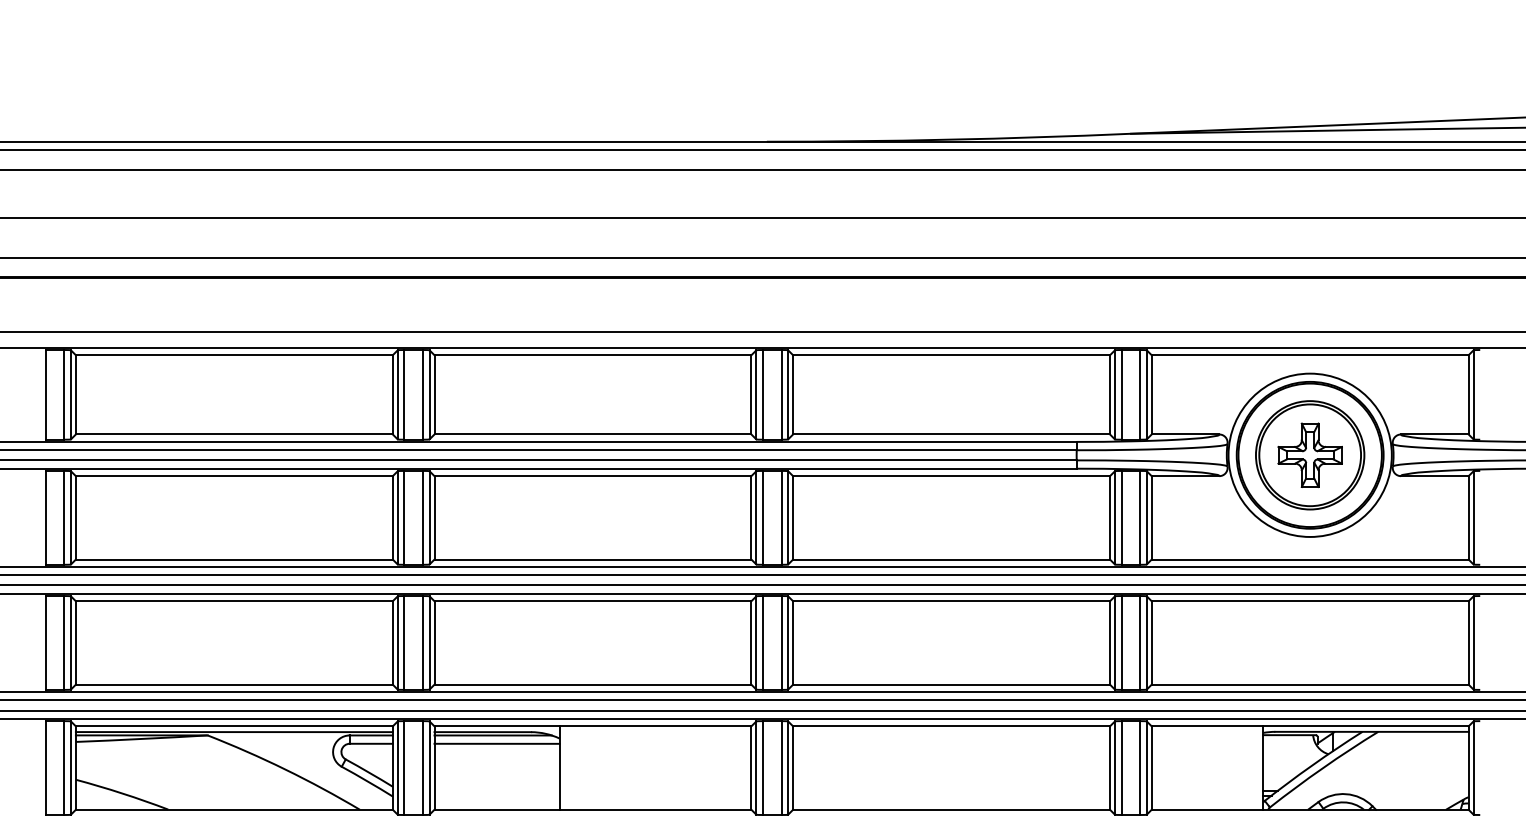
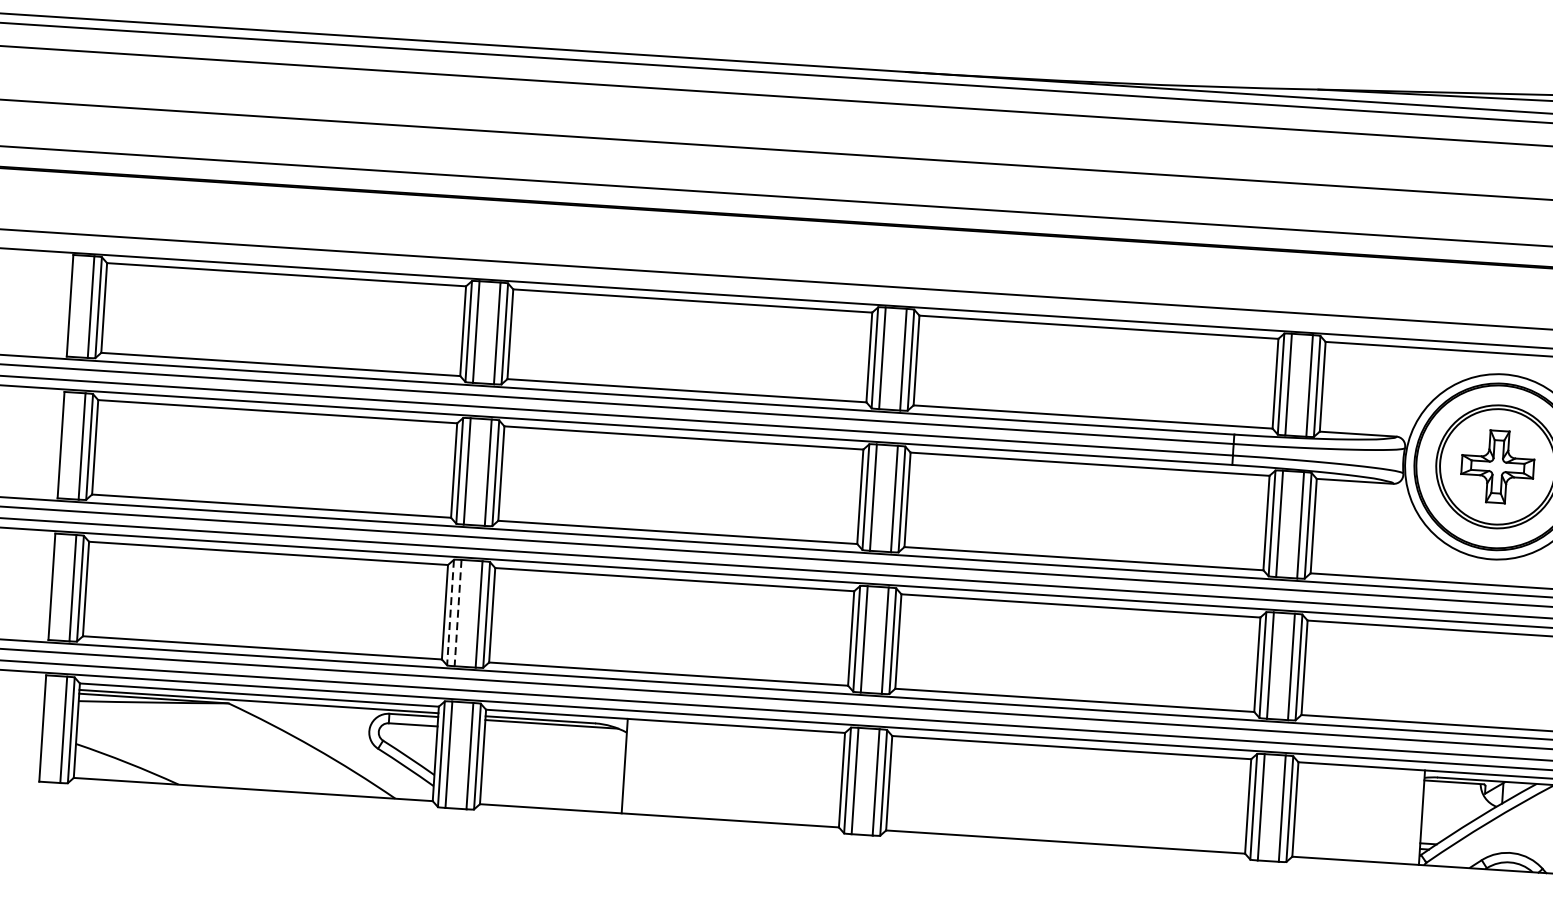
line: (397, 642) -> (450, 612), solid -> dashed
line: (404, 642) -> (458, 612), solid -> dashed
line: (496, 743) -> (555, 733), removed

